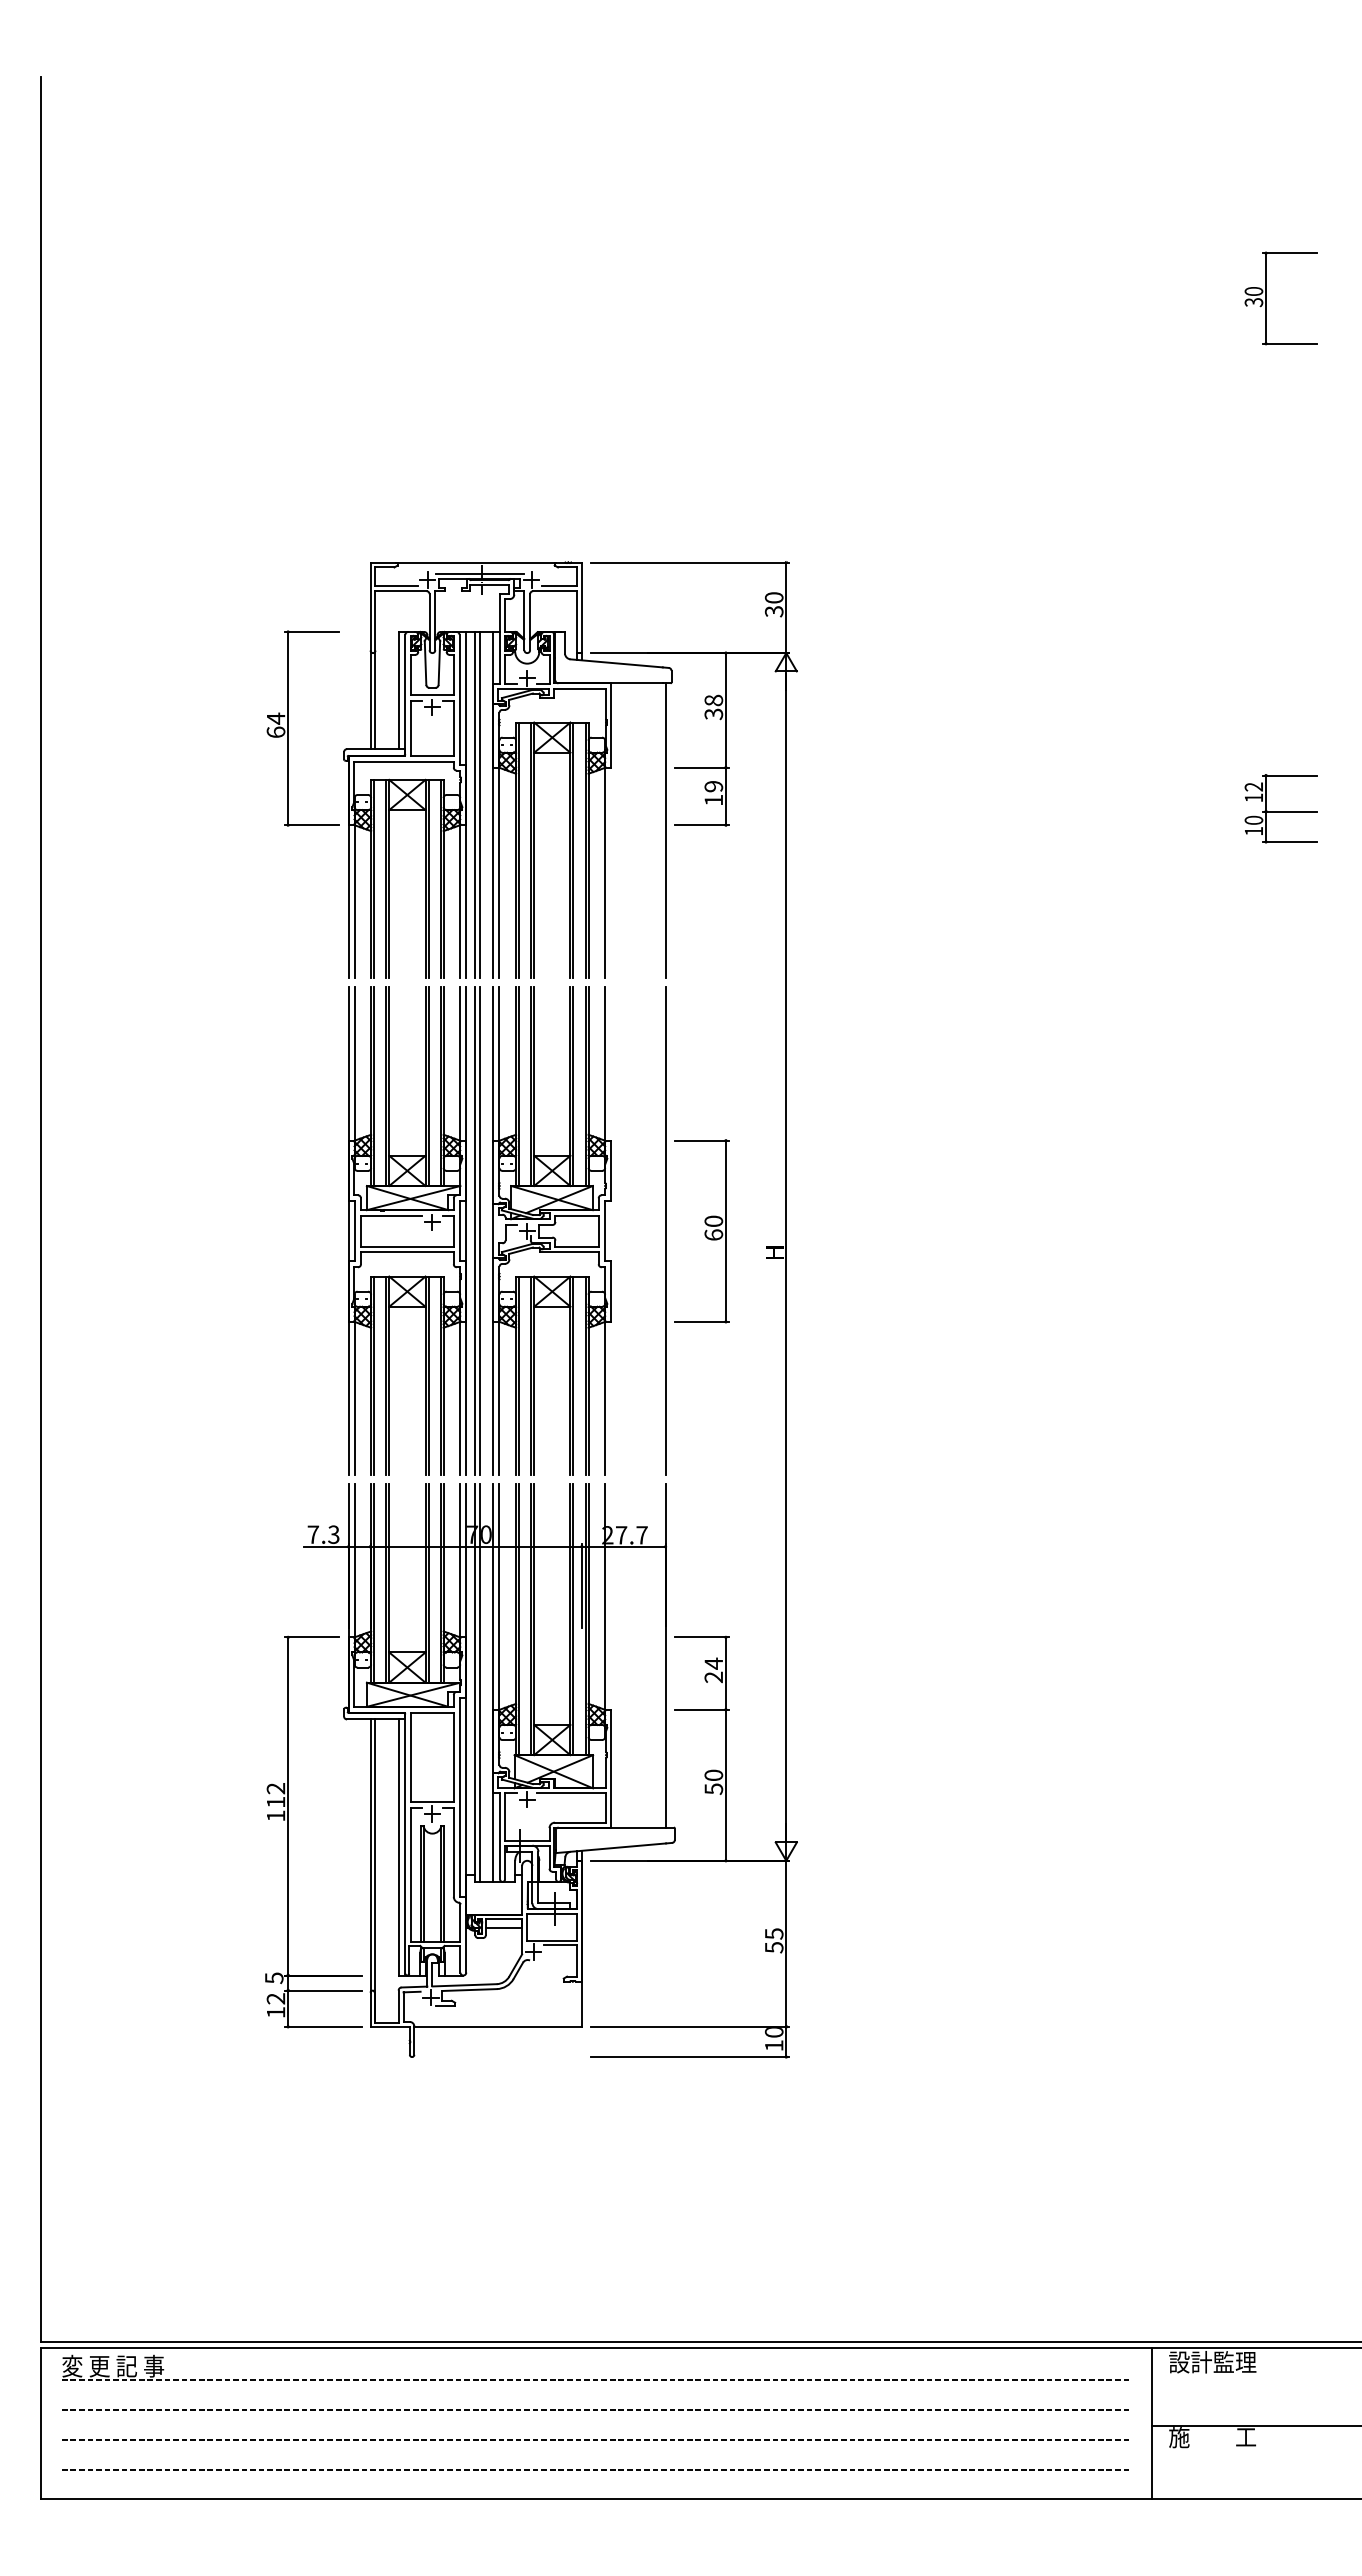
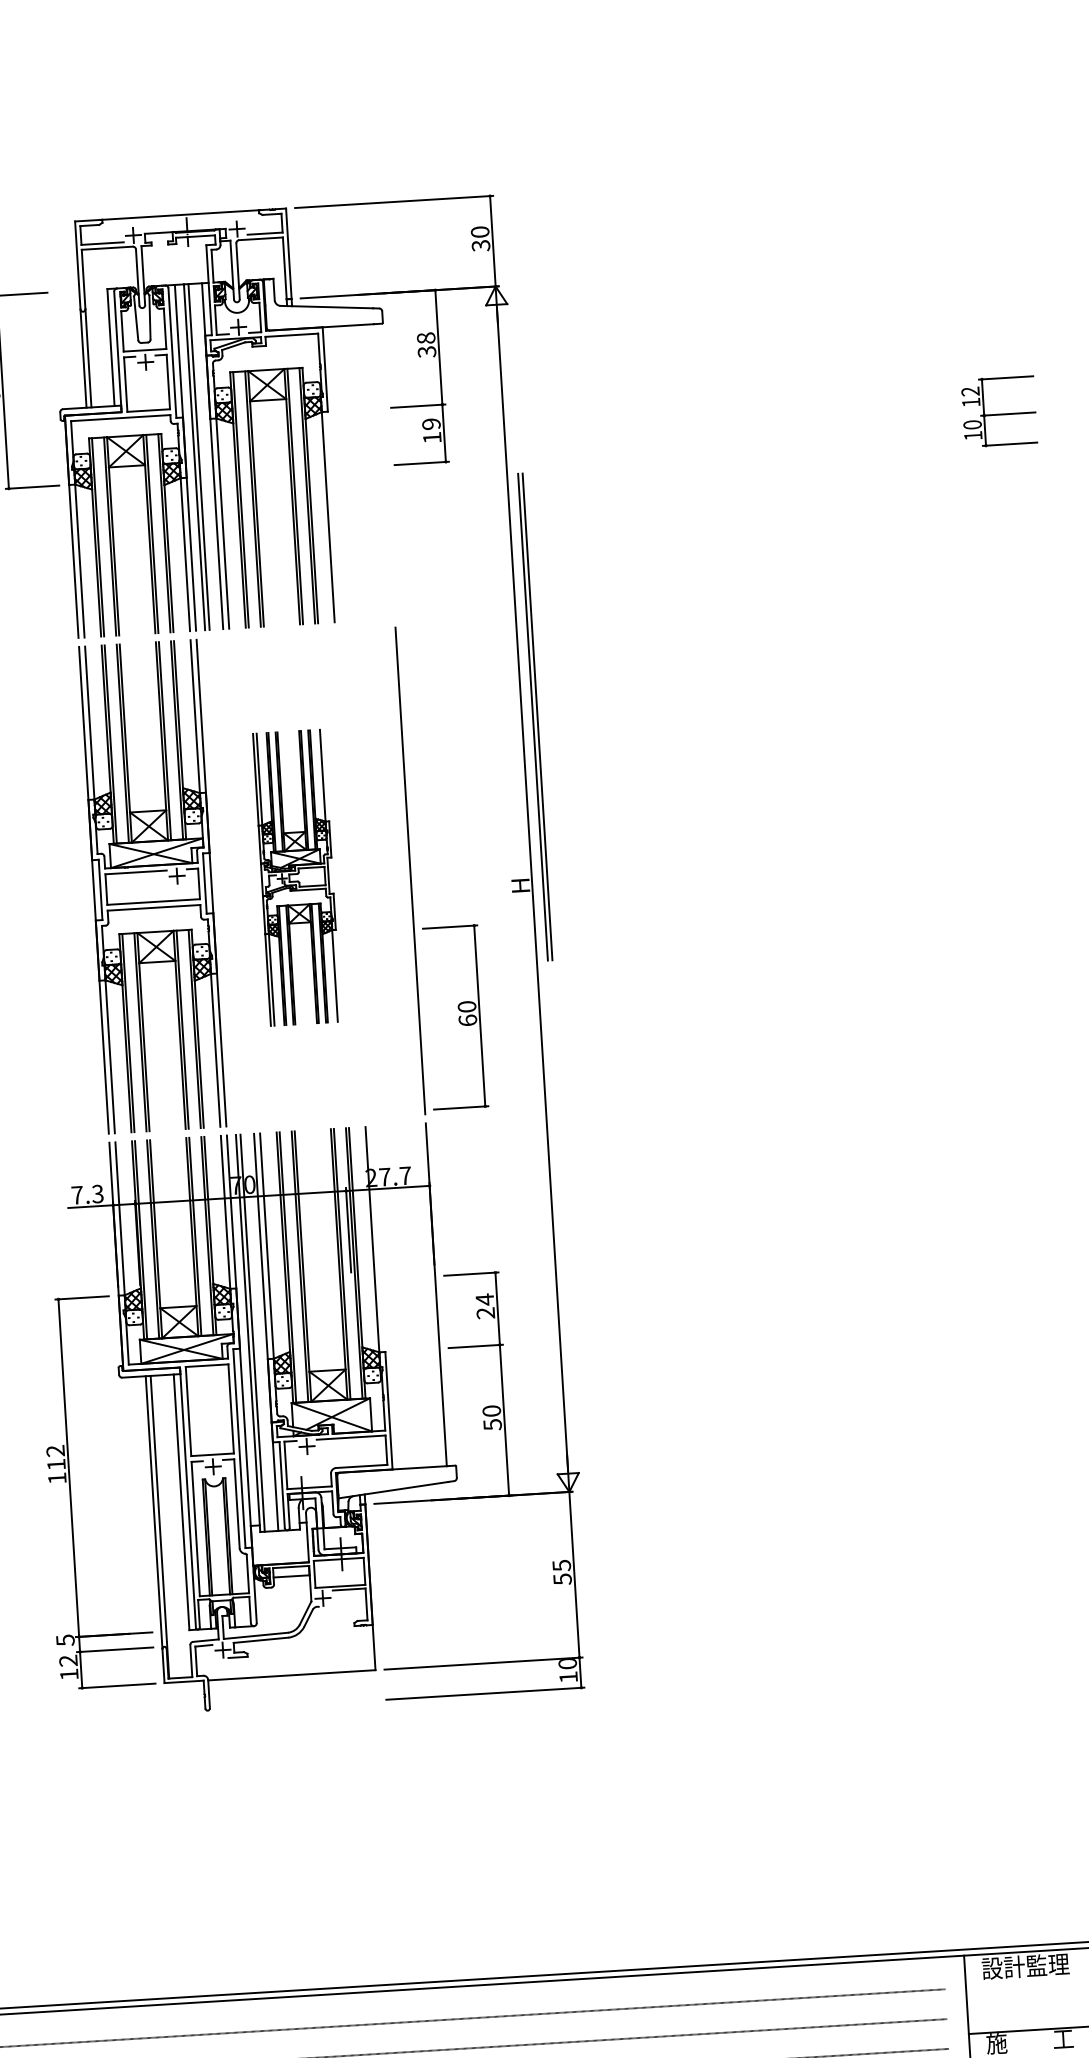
line: (479, 574) -> (184, 226), removed
line: (665, 830) -> (385, 470), removed
part: (477, 1230) -> (535, 716), moved
part: (551, 1230) -> (296, 877), size x0.6
part: (701, 1231) -> (455, 1017), moved

